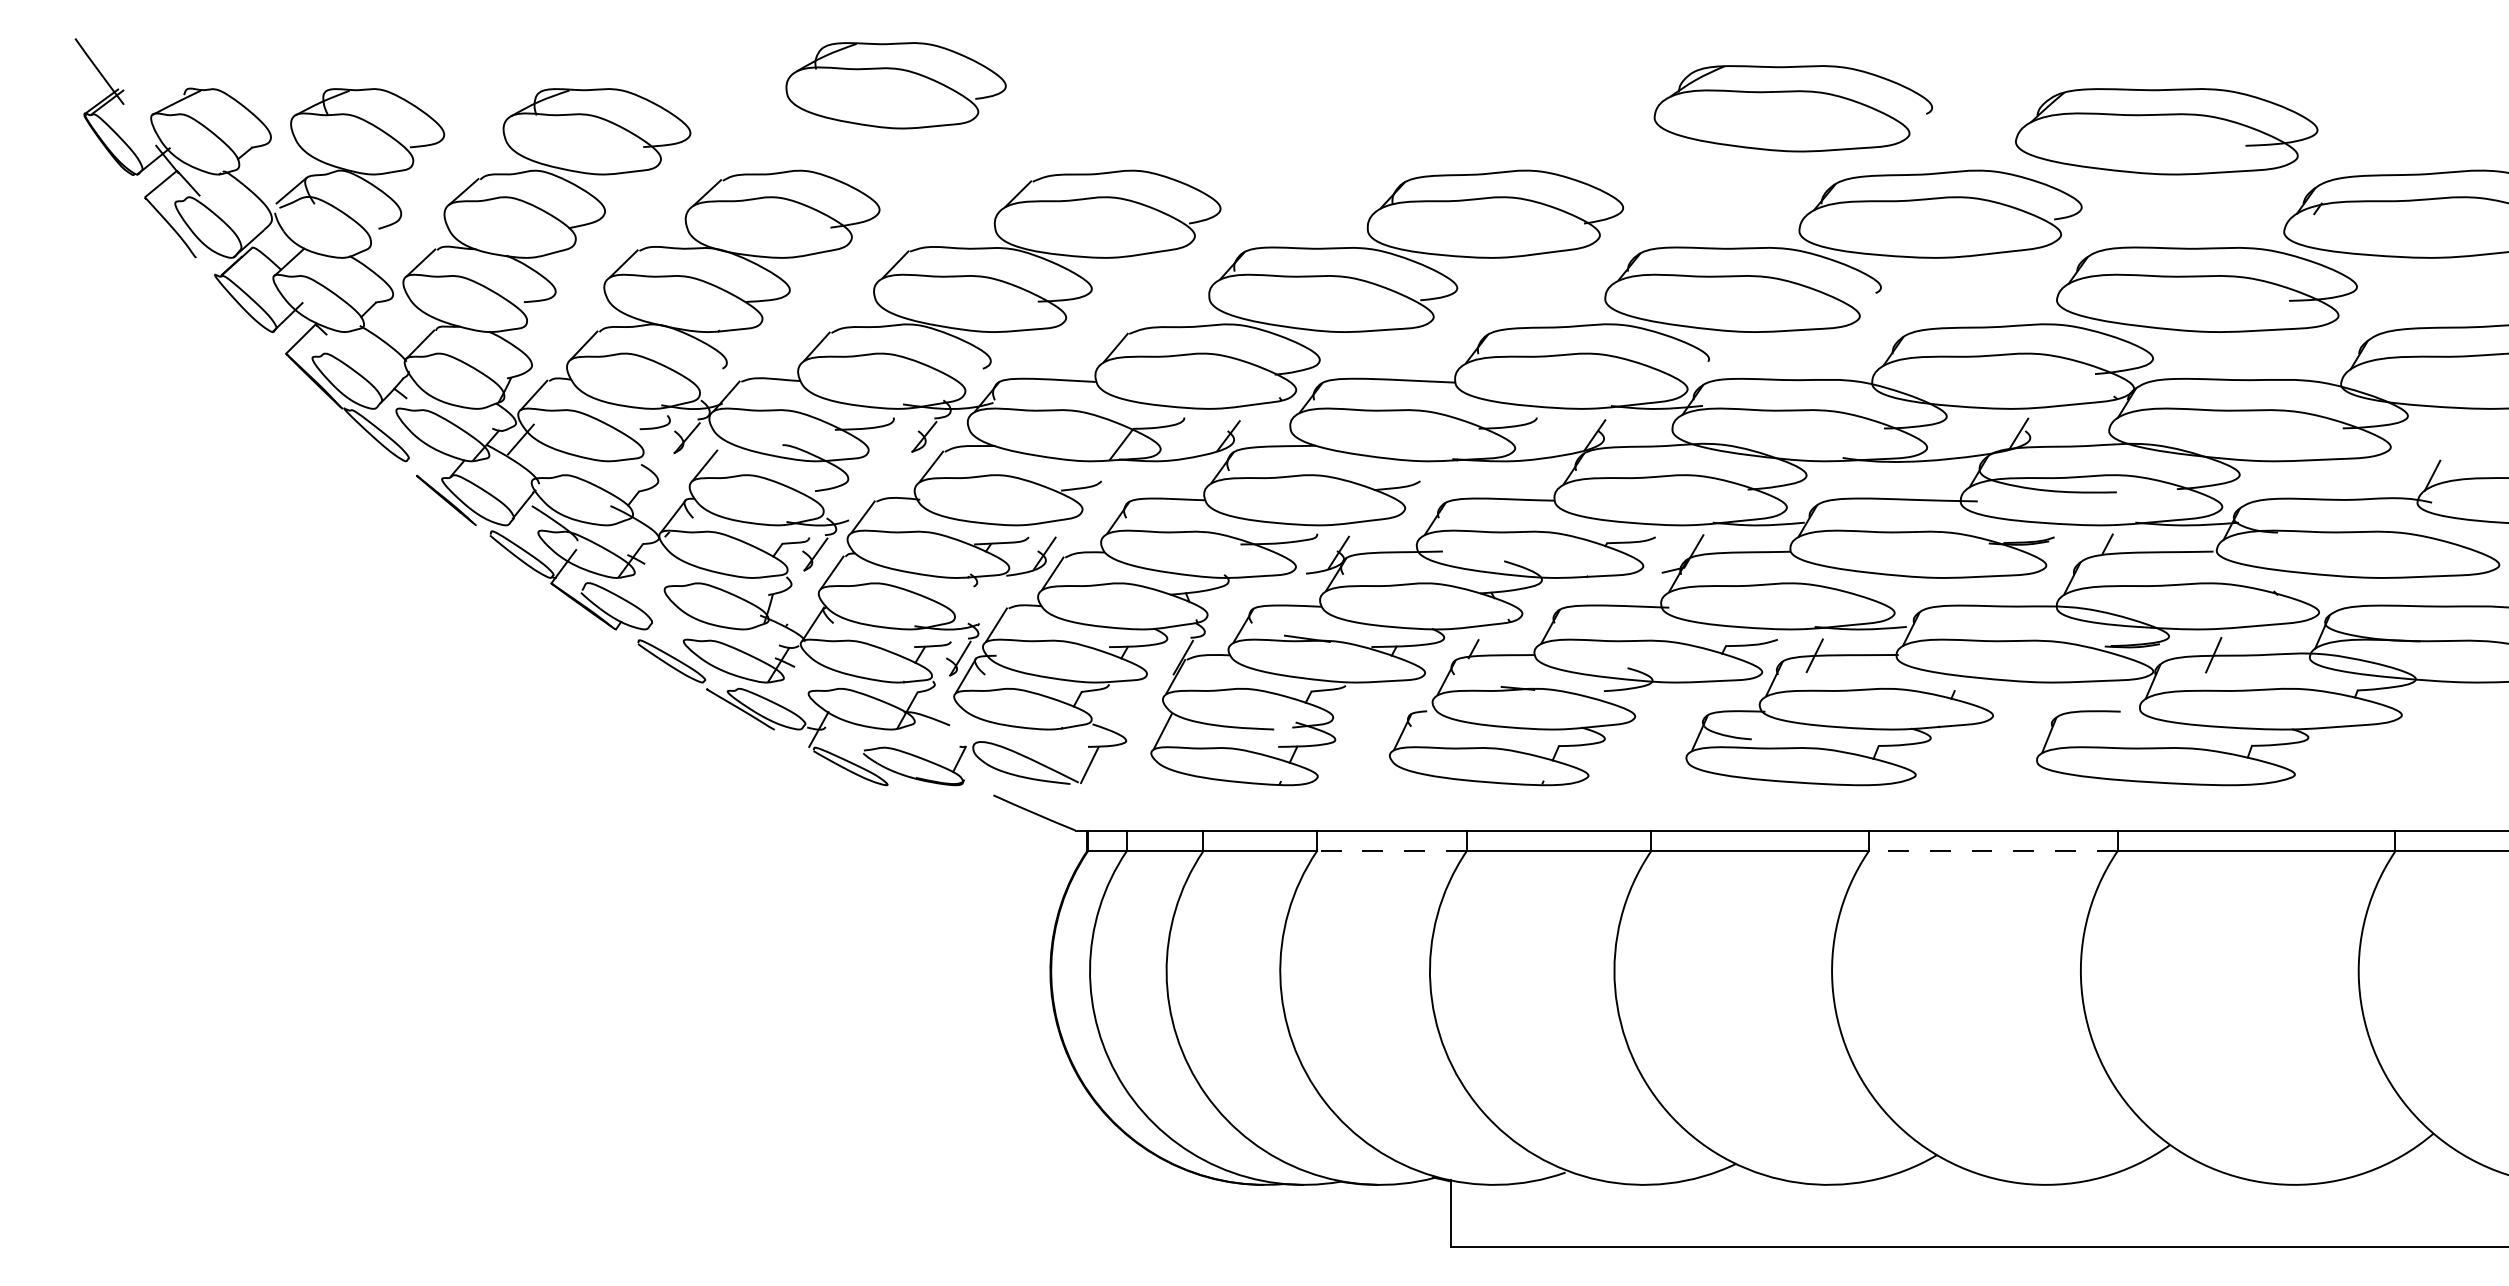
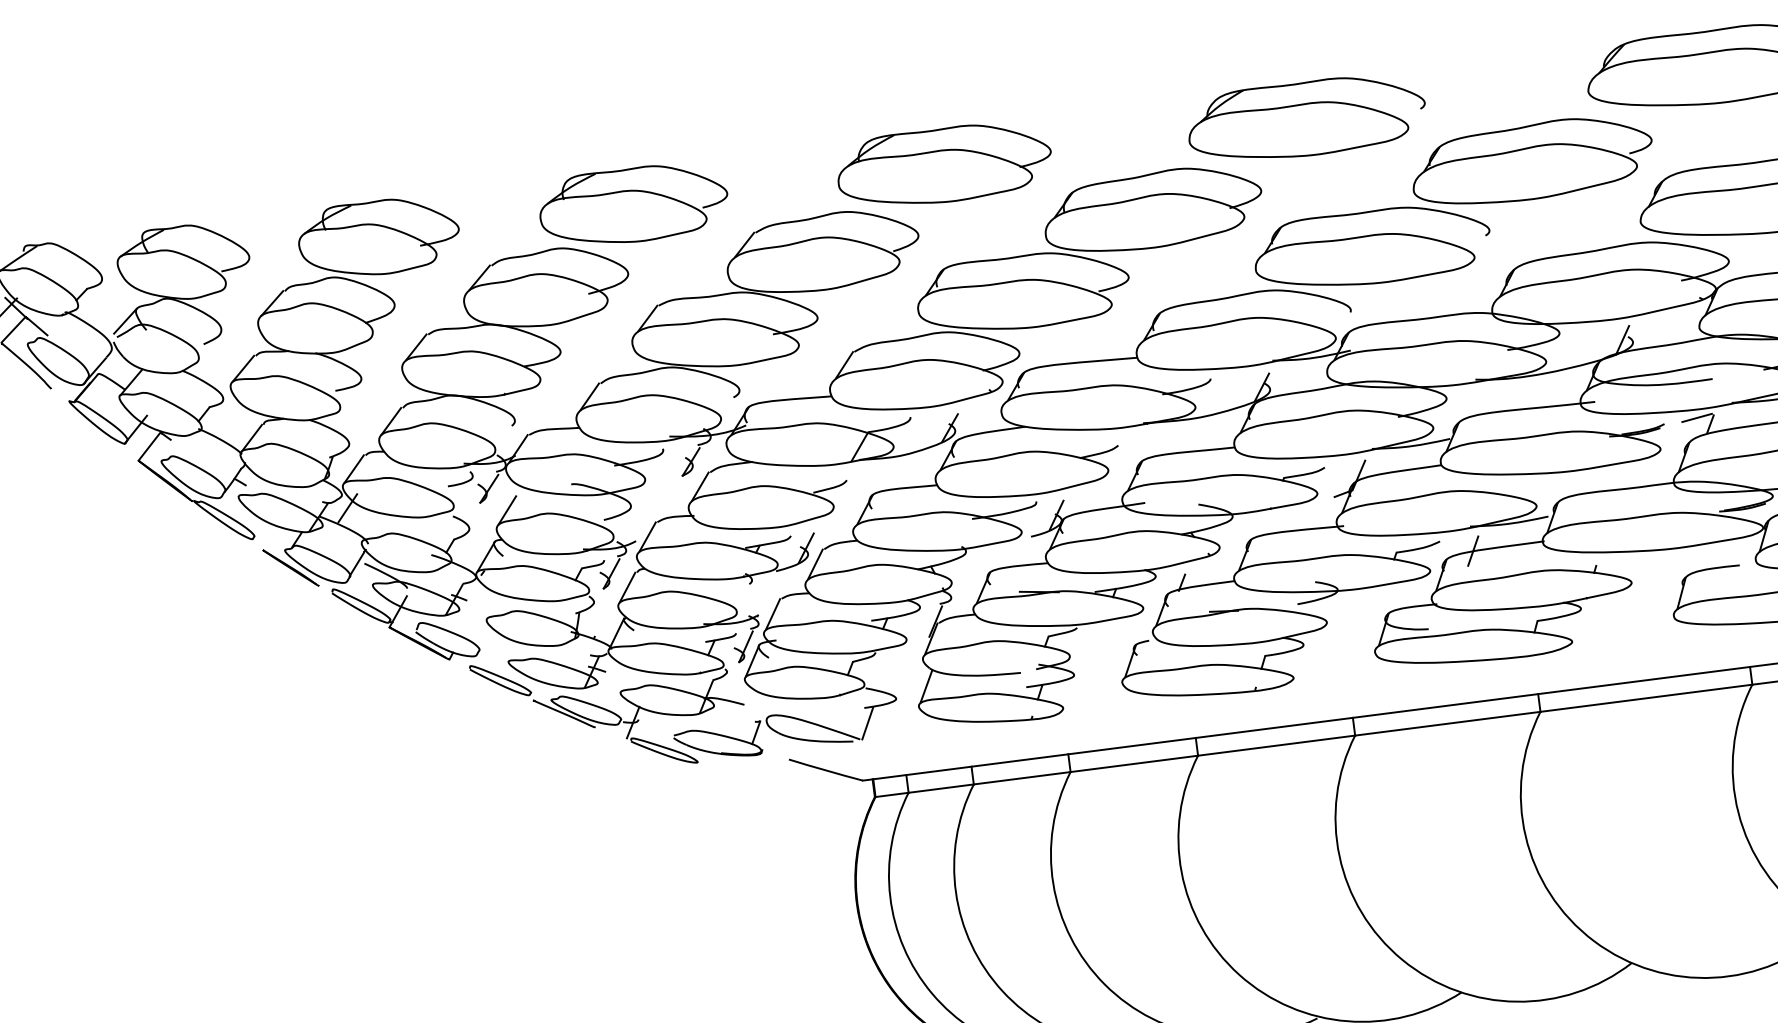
part: (895, 85) -> (633, 204), moved
part: (1792, 108) -> (1305, 118), moved
part: (1260, 131) -> (944, 165), added
line: (2092, 534) -> (1696, 417), added
line: (1391, 851) -> (1134, 763), dashed -> solid
line: (1992, 851) -> (1645, 698), dashed -> solid

